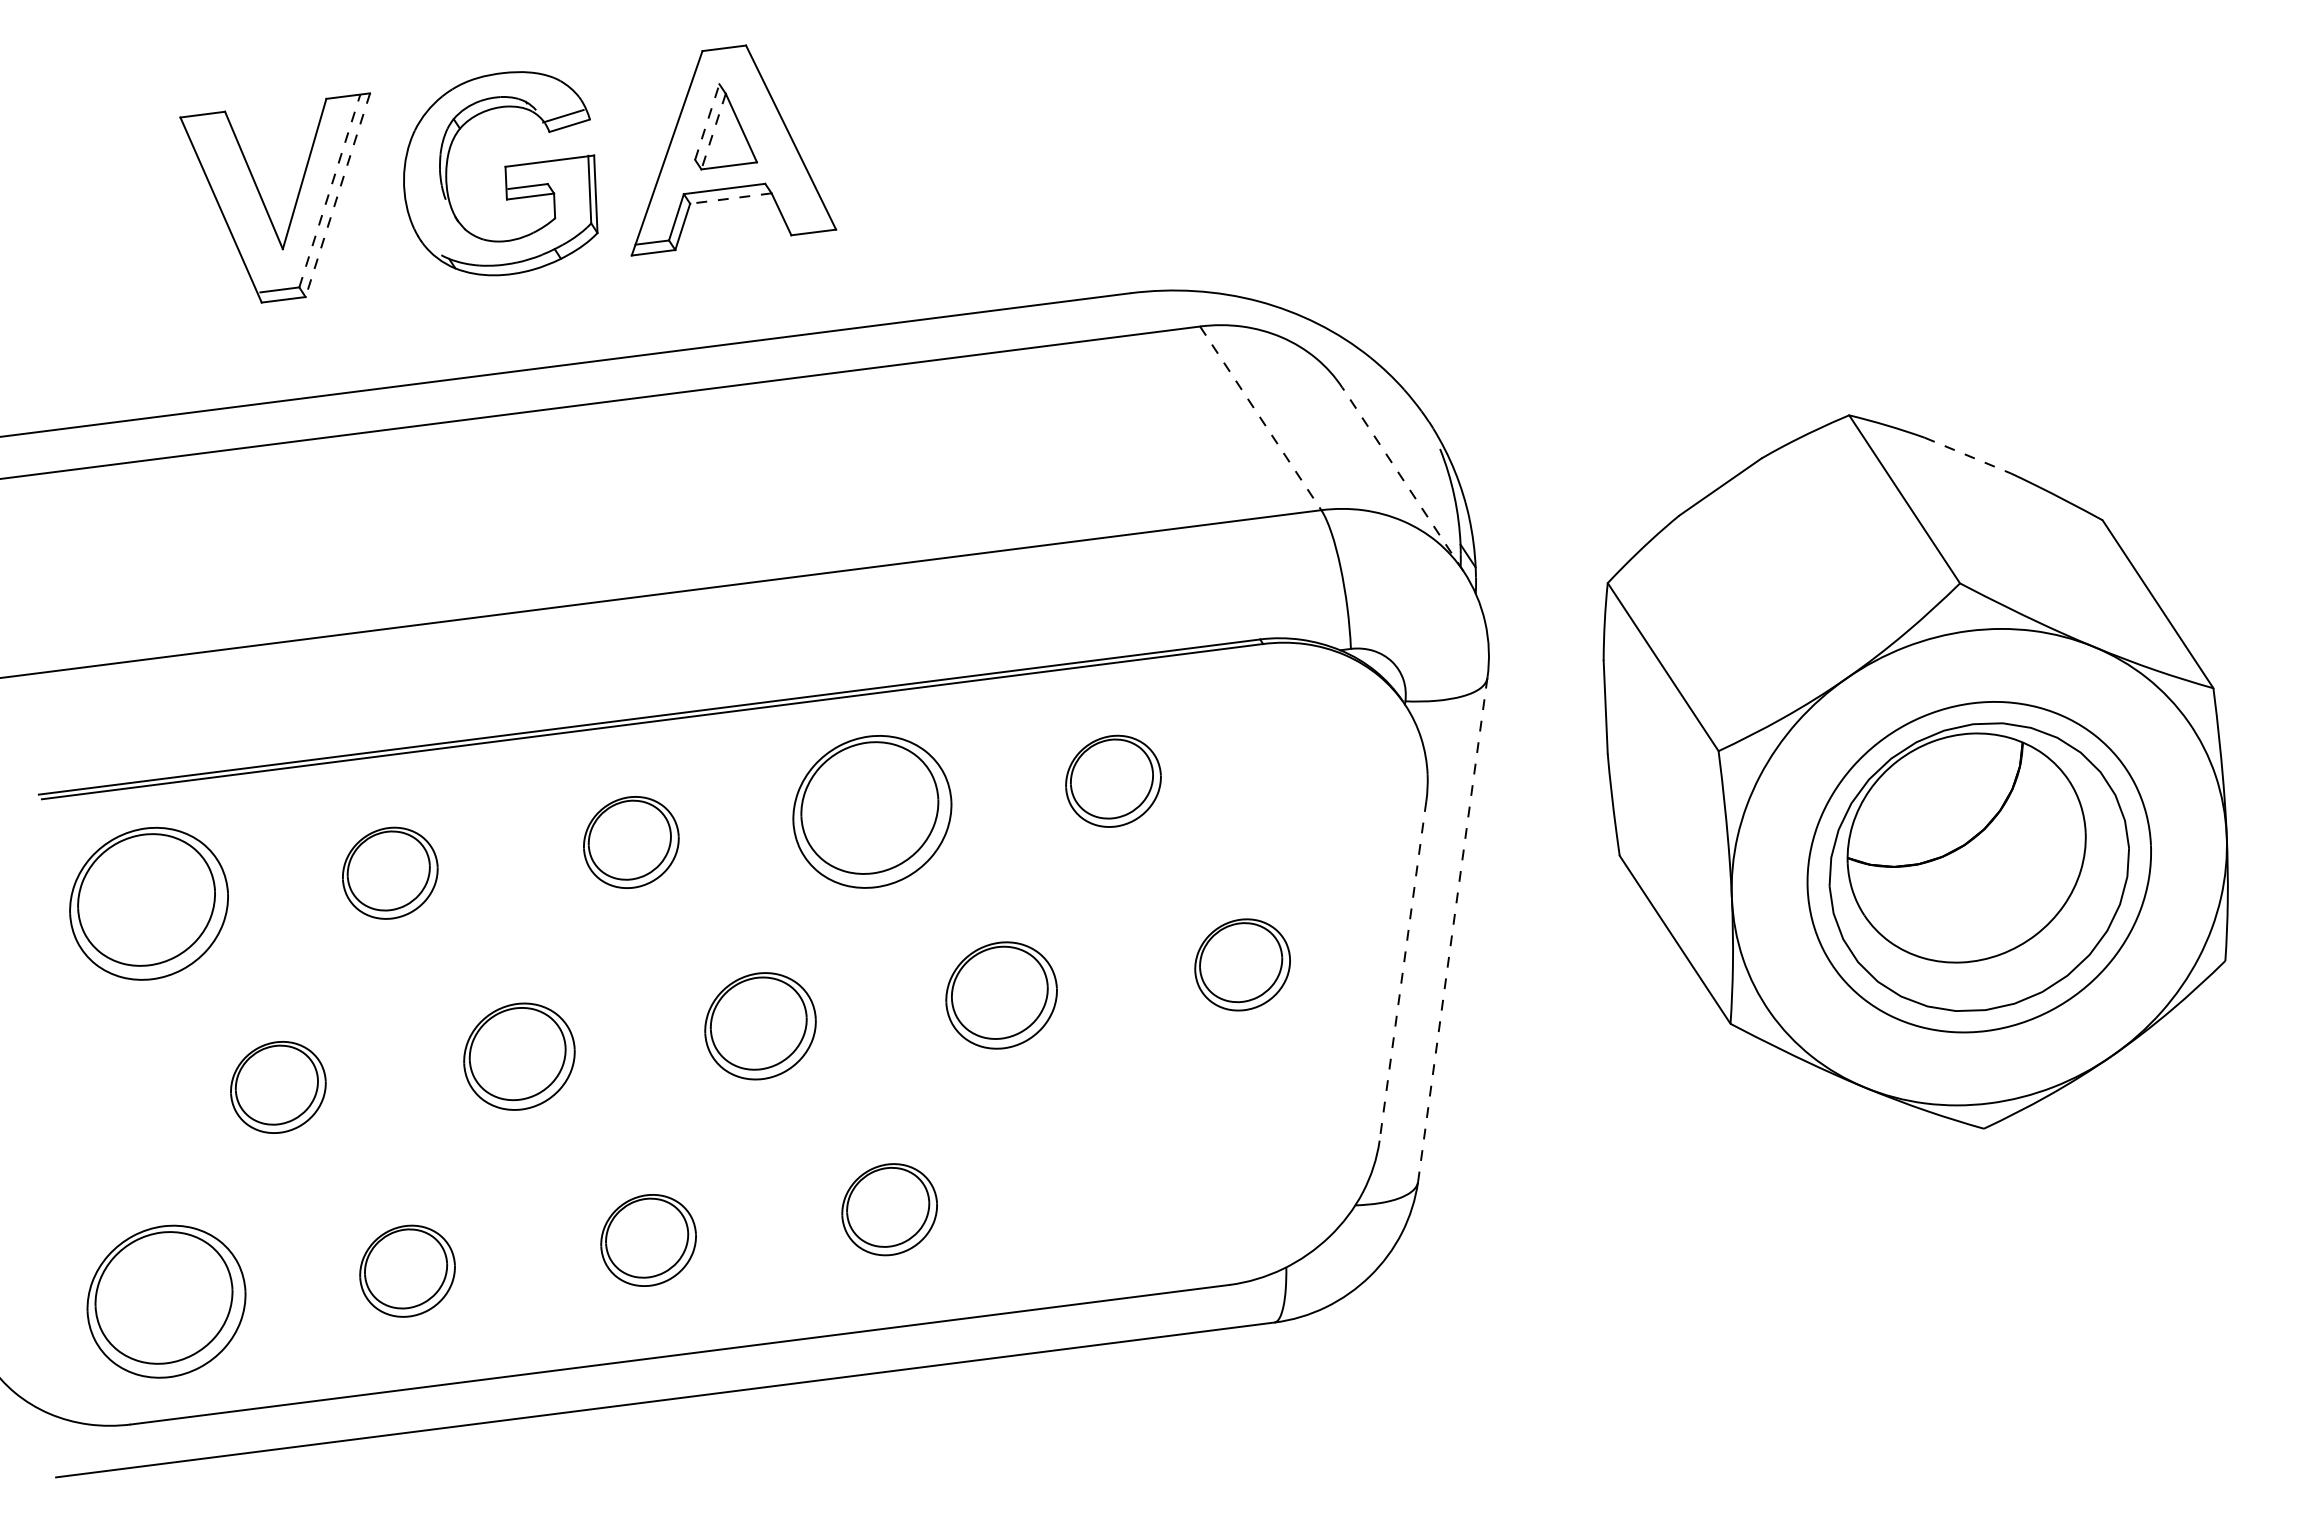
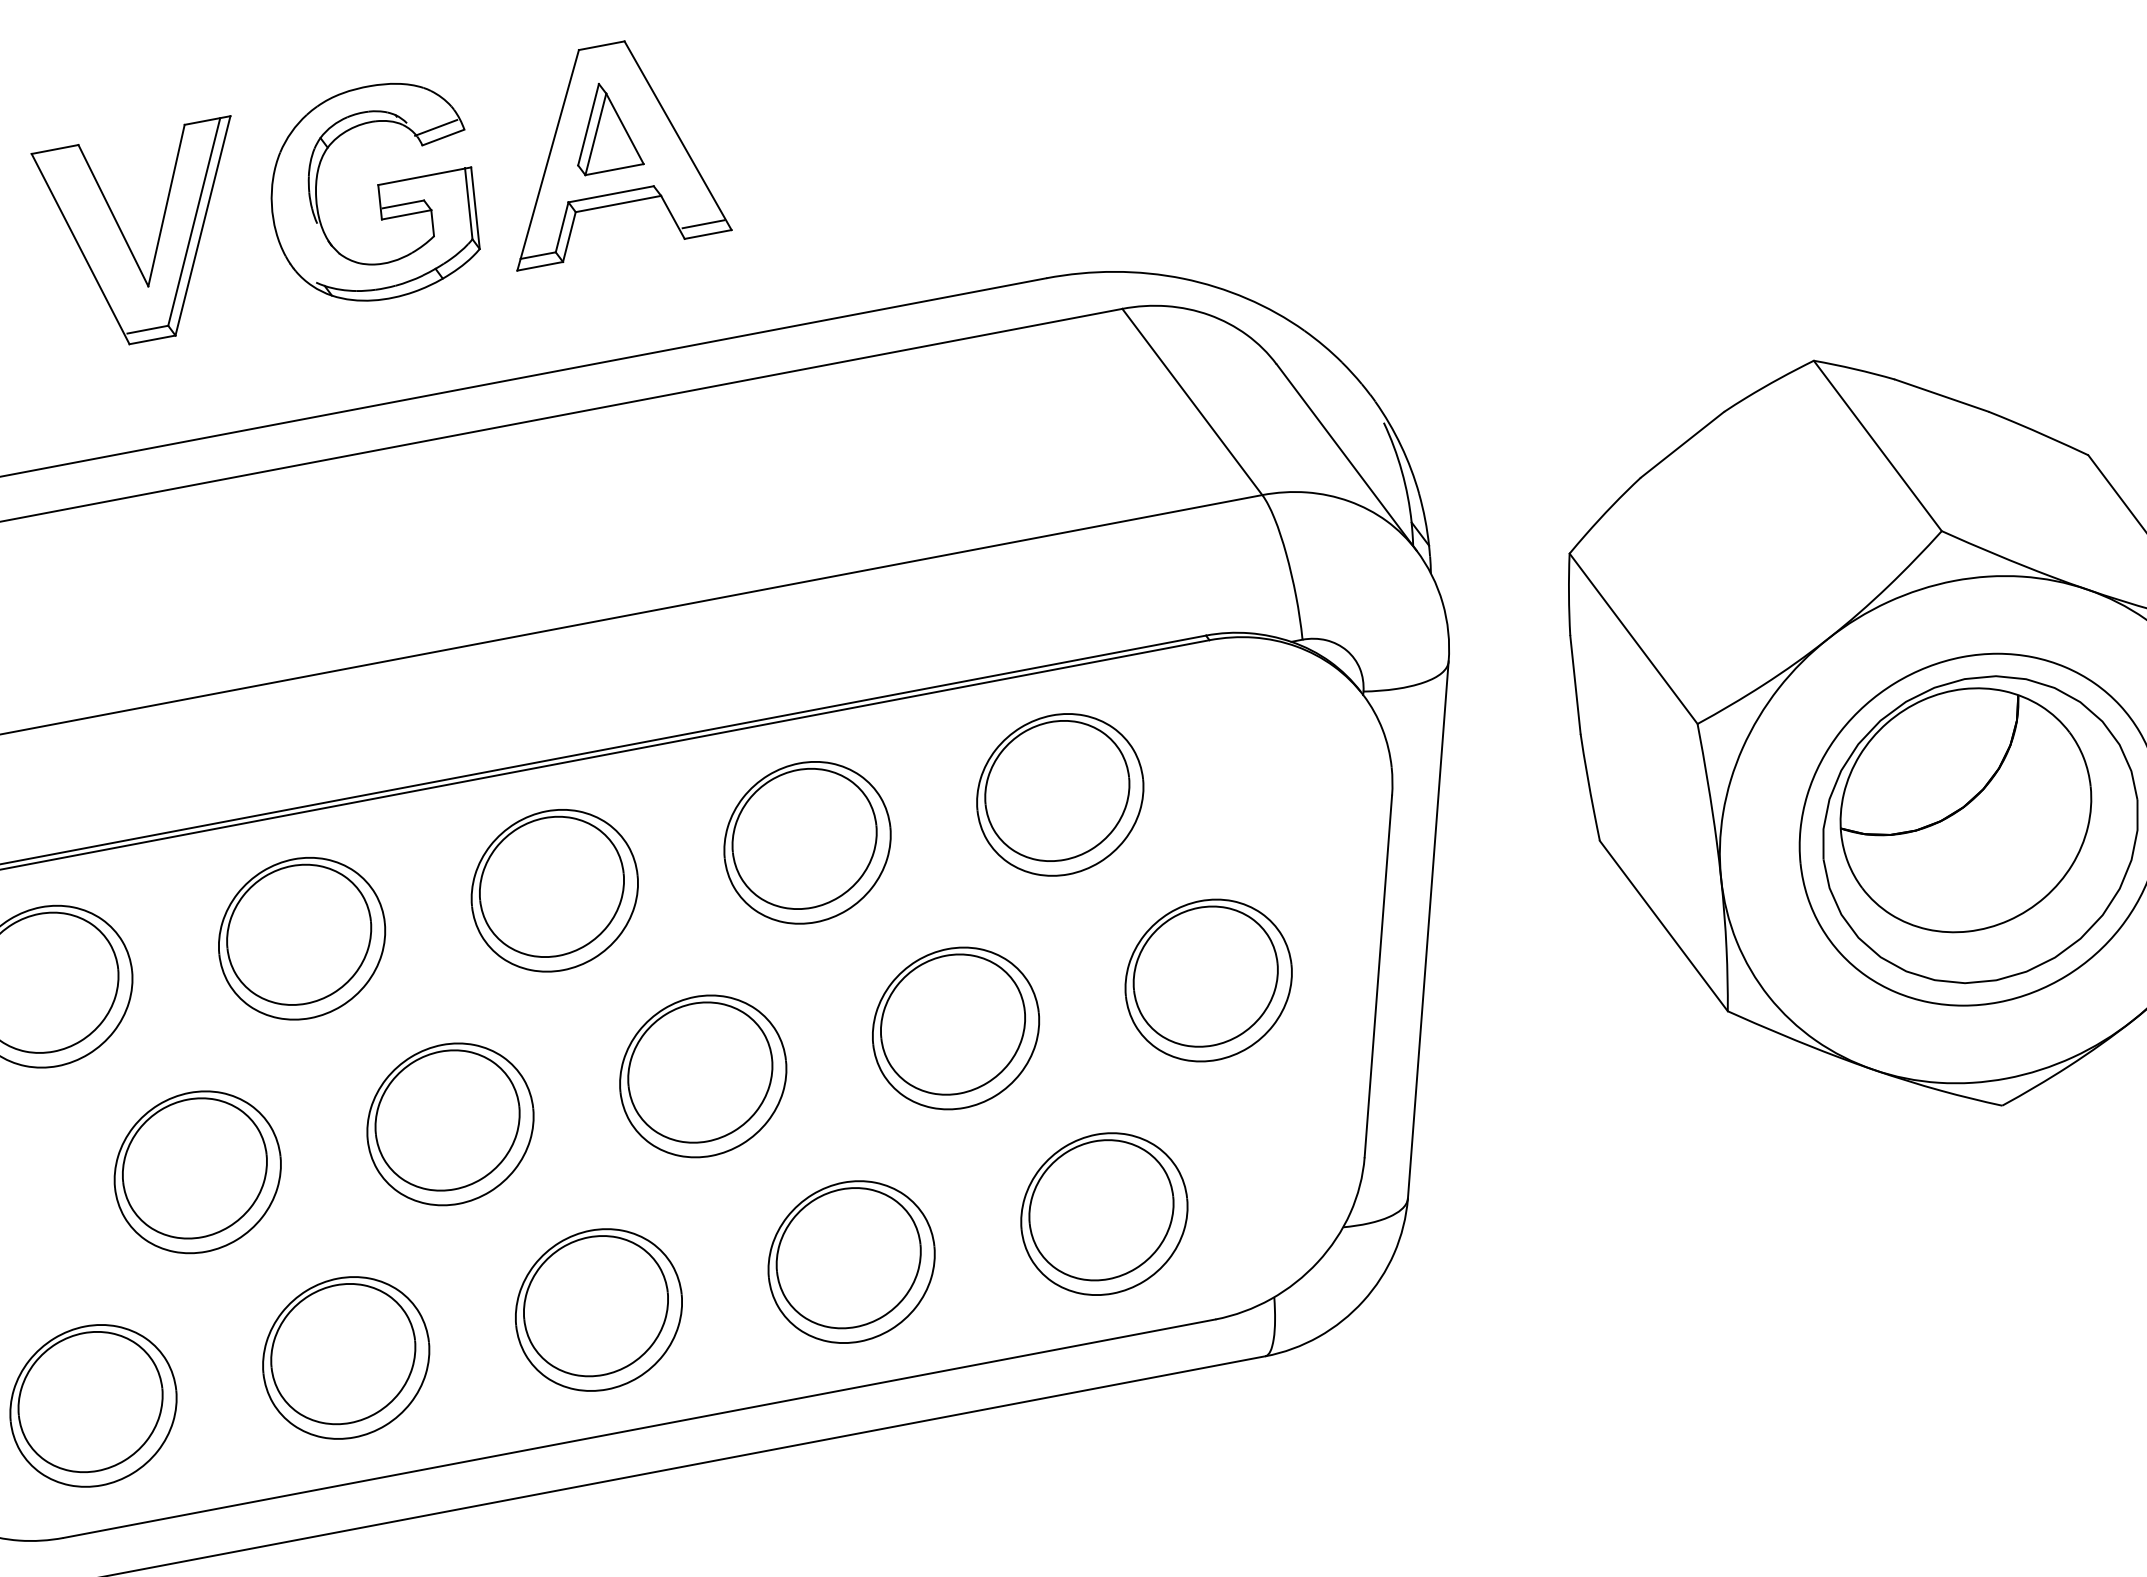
line: (707, 122) -> (588, 125), dashed -> solid
line: (713, 131) -> (595, 134), dashed -> solid
line: (329, 190) -> (193, 221), dashed -> solid
line: (337, 195) -> (202, 226), dashed -> solid
line: (730, 198) -> (618, 203), dashed -> solid
line: (809, 222) -> (703, 224), added
line: (1260, 418) -> (1192, 402), dashed -> solid
line: (1967, 455) -> (1941, 395), dashed -> solid
line: (1402, 479) -> (1346, 457), dashed -> solid
part: (1113, 781) -> (1060, 795), size x1.67
part: (631, 842) -> (555, 890), size x1.67
part: (390, 873) -> (302, 939), size x1.67
line: (1452, 930) -> (1428, 930), dashed -> solid
part: (1242, 964) -> (1208, 980), size x1.67
line: (1402, 971) -> (1377, 977), dashed -> solid
part: (1001, 995) -> (955, 1028), size x1.43
part: (760, 1026) -> (703, 1076), size x1.43
part: (519, 1056) -> (450, 1124), size x1.43
part: (278, 1087) -> (197, 1172), size x1.67
part: (1130, 1179) -> (1103, 1214), added
part: (889, 1209) -> (851, 1261), size x1.67
part: (648, 1240) -> (598, 1310), size x1.67
part: (407, 1271) -> (346, 1358), size x1.67

